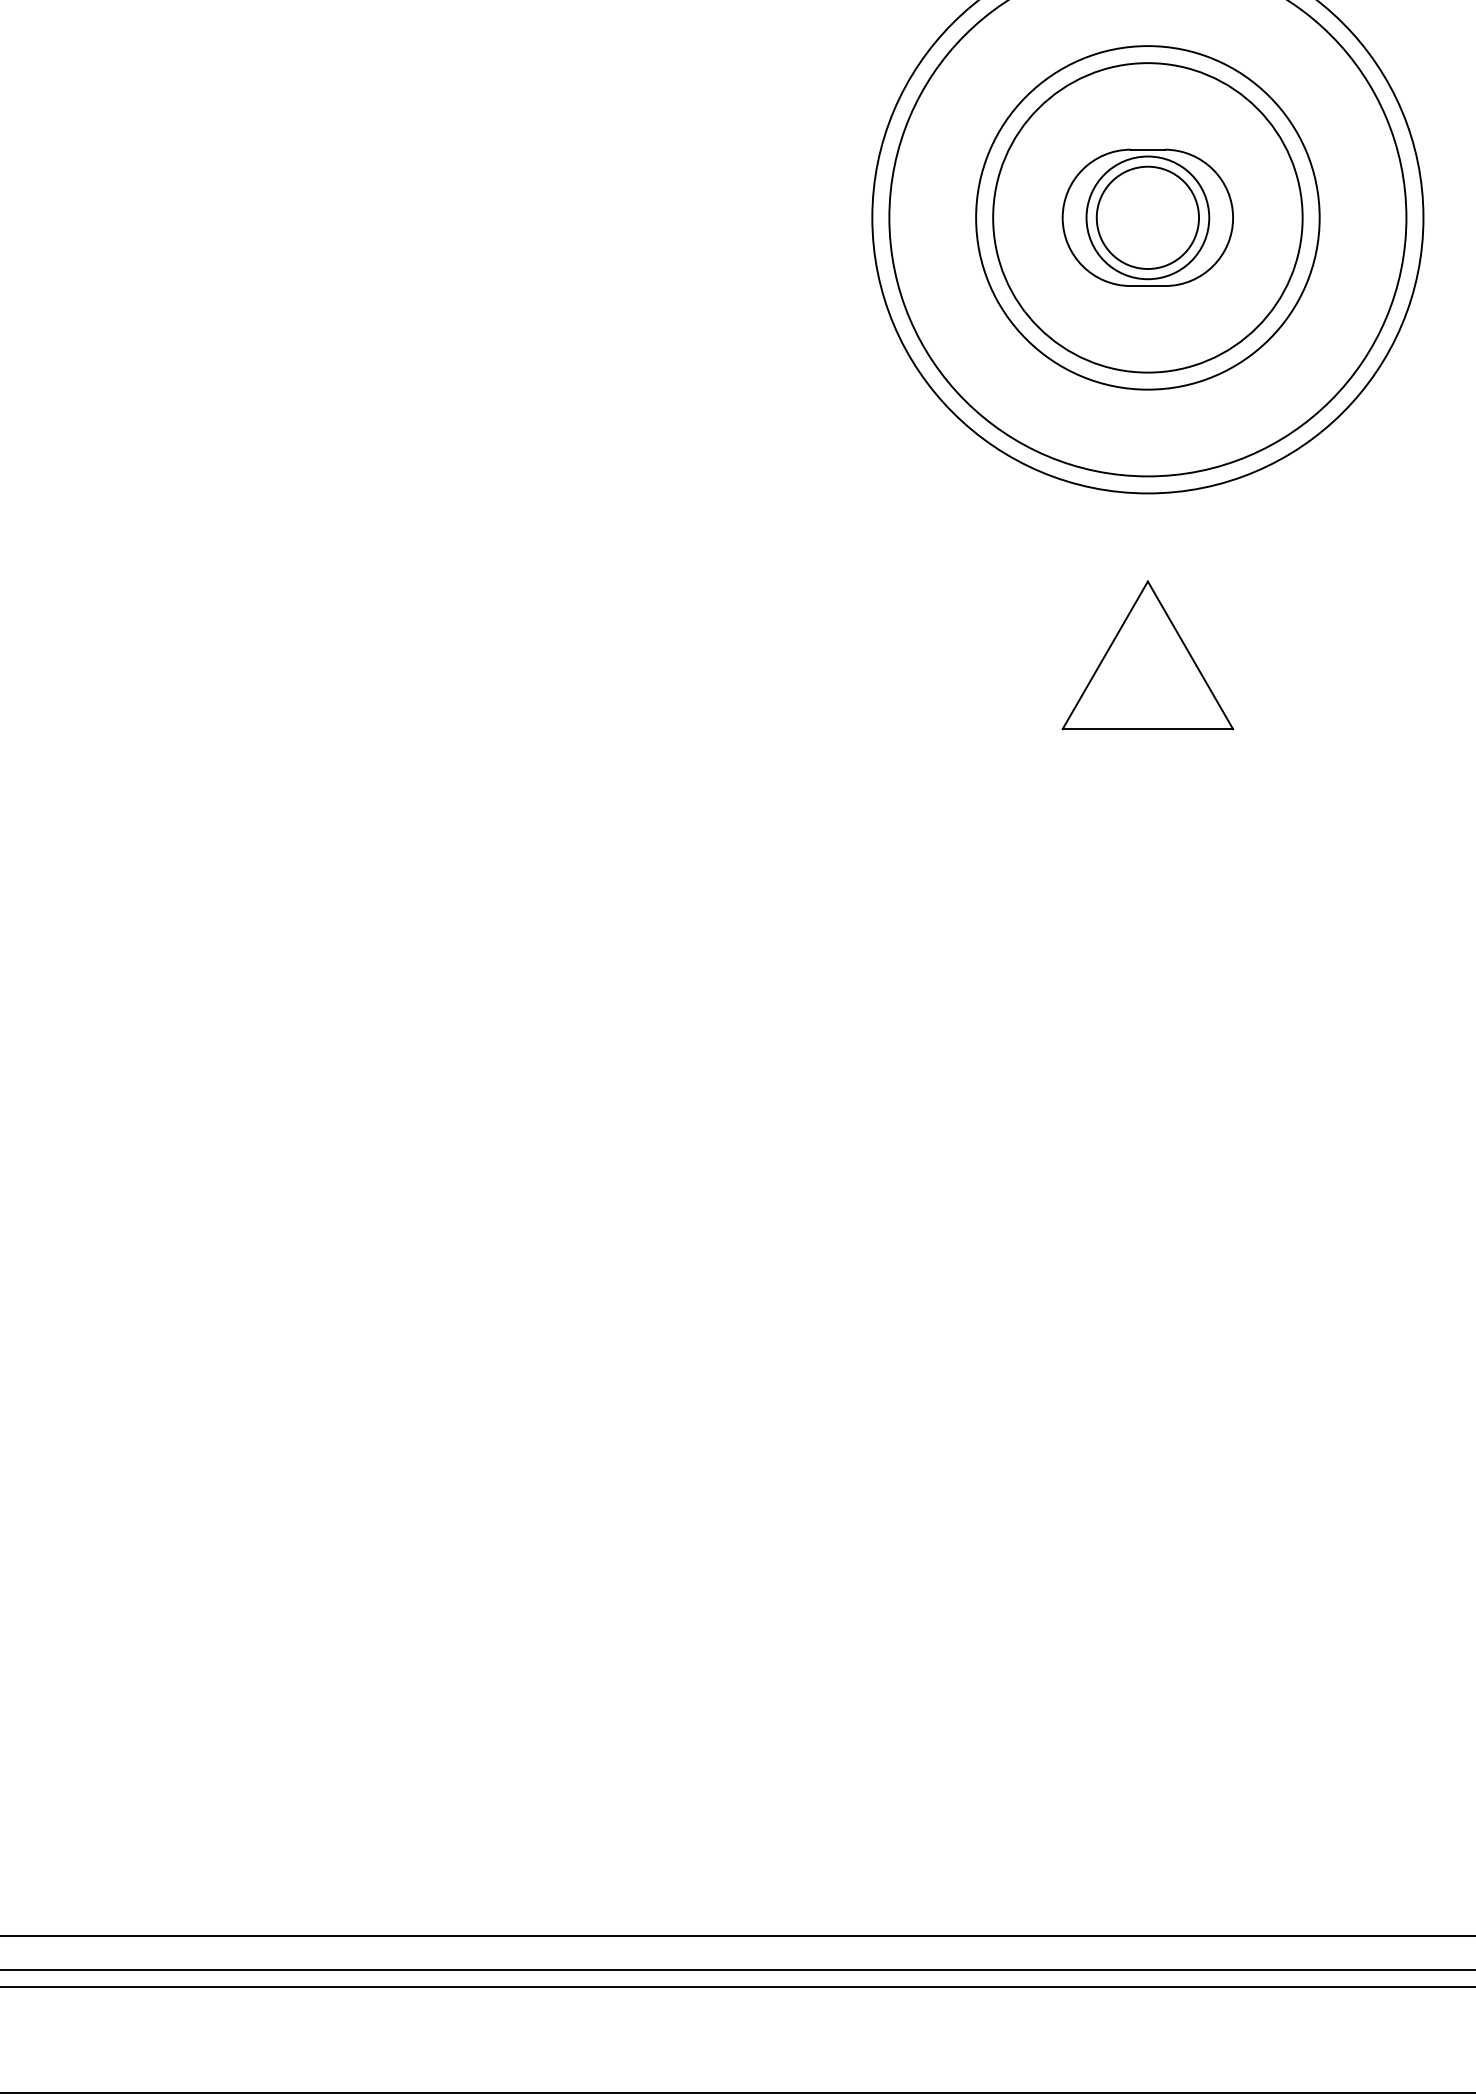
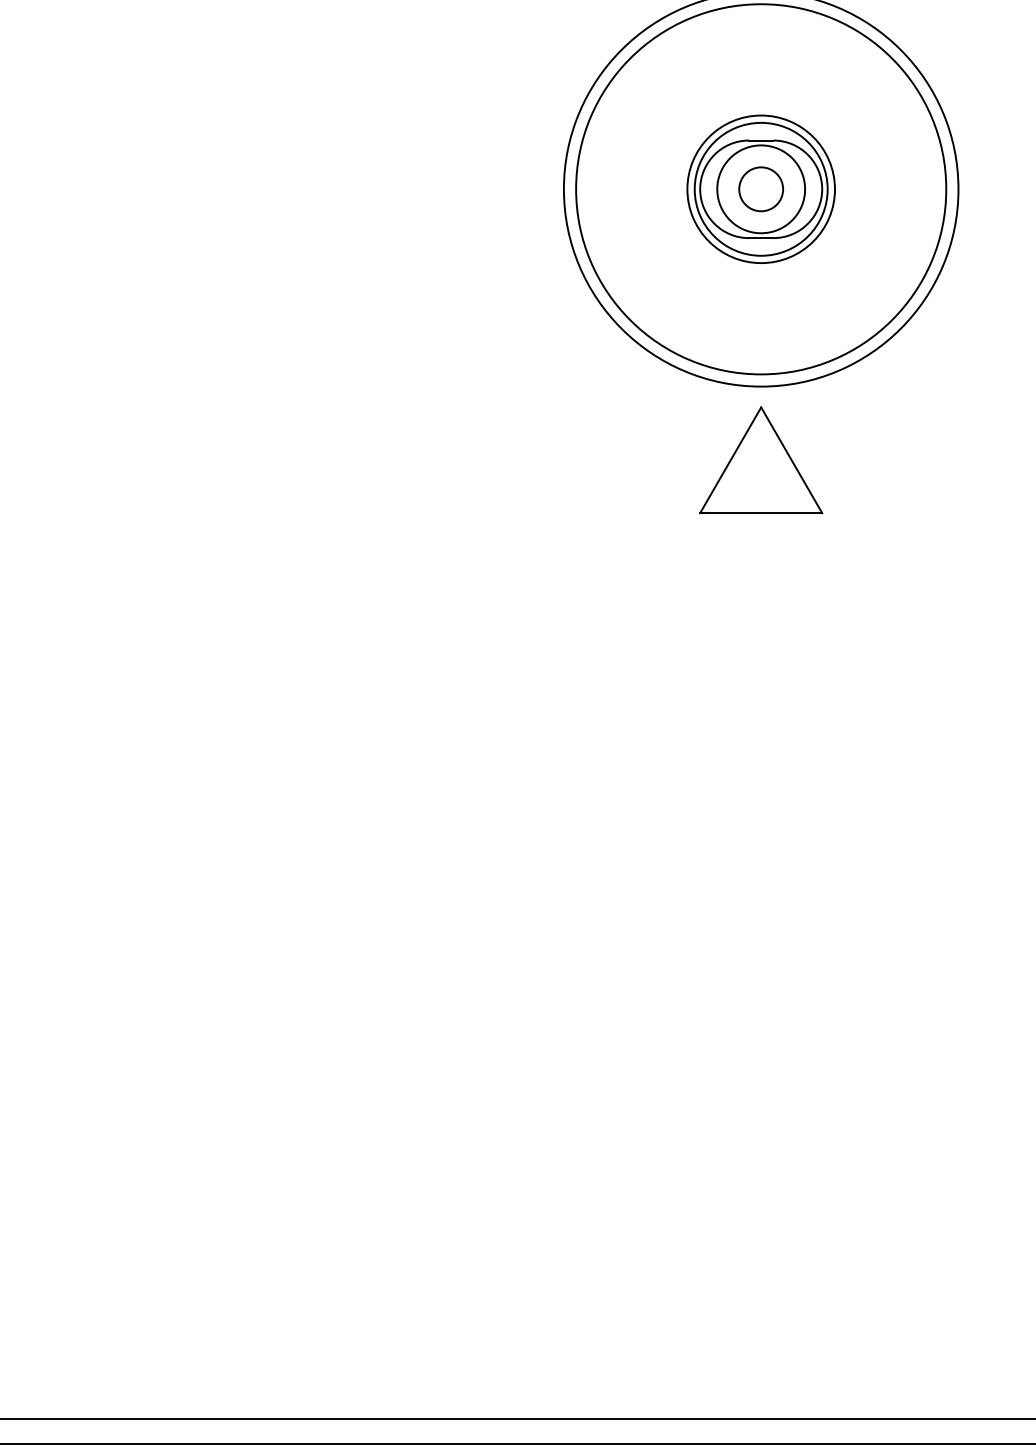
circle: (1147, 217) -> (760, 189), size x0.6
circle: (1147, 217) -> (760, 189), size x0.6
circle: (1147, 217) -> (760, 189), size x0.6
part: (1147, 655) -> (760, 460), moved

